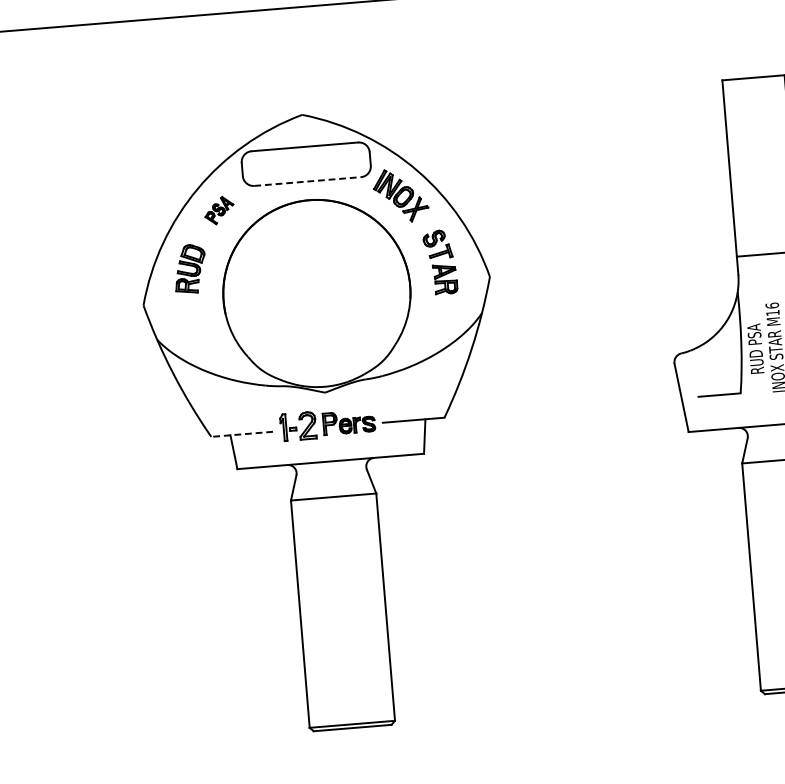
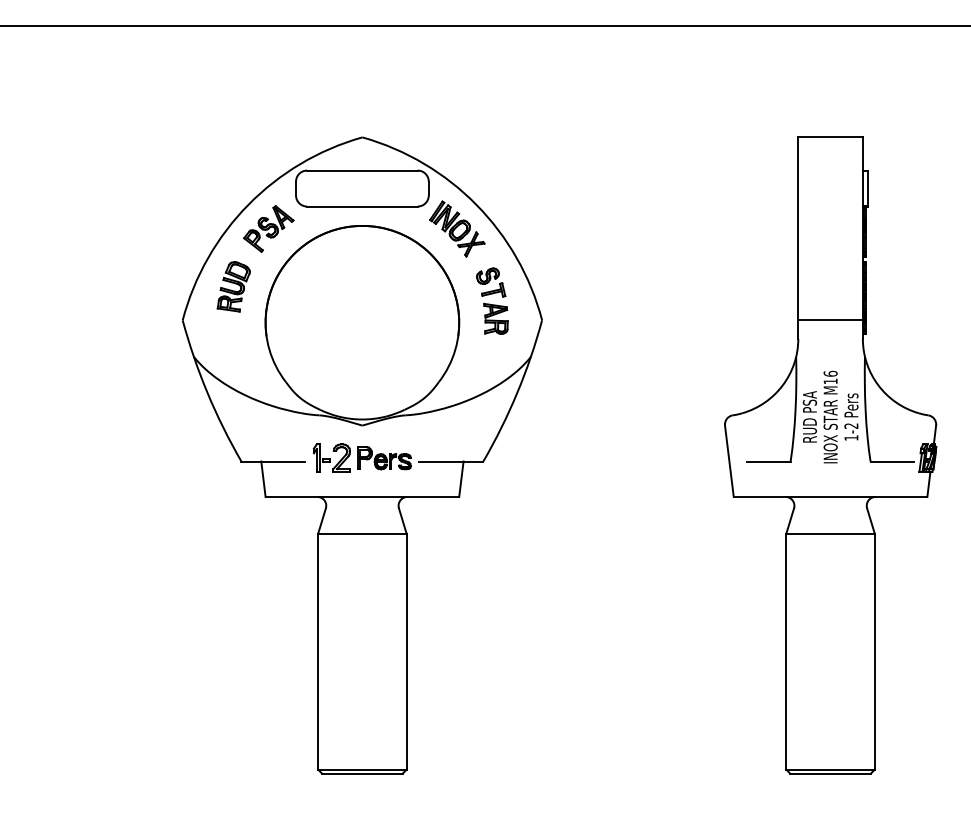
line: (307, 181) -> (362, 206), dashed -> solid
part: (218, 210) -> (268, 228), size x1.67
line: (242, 434) -> (273, 461), dashed -> solid

